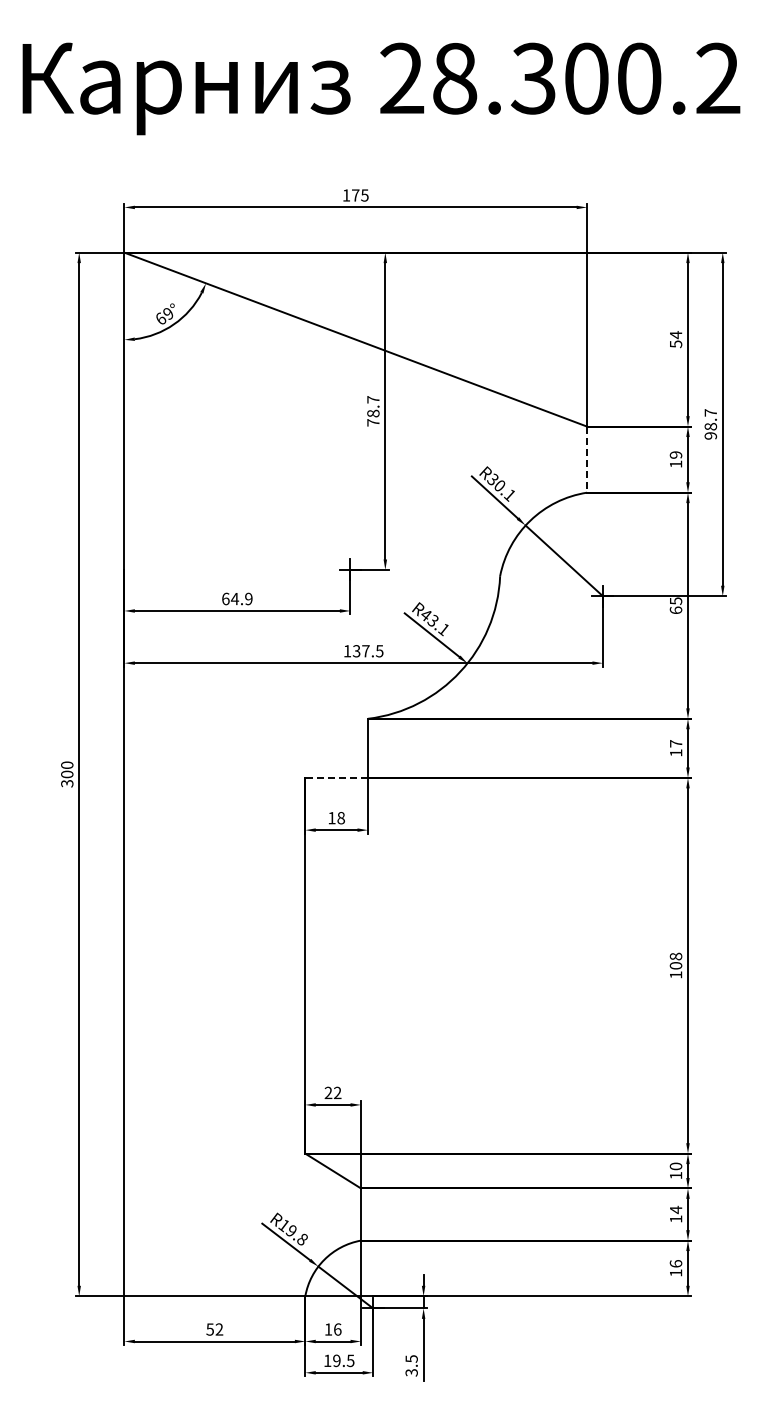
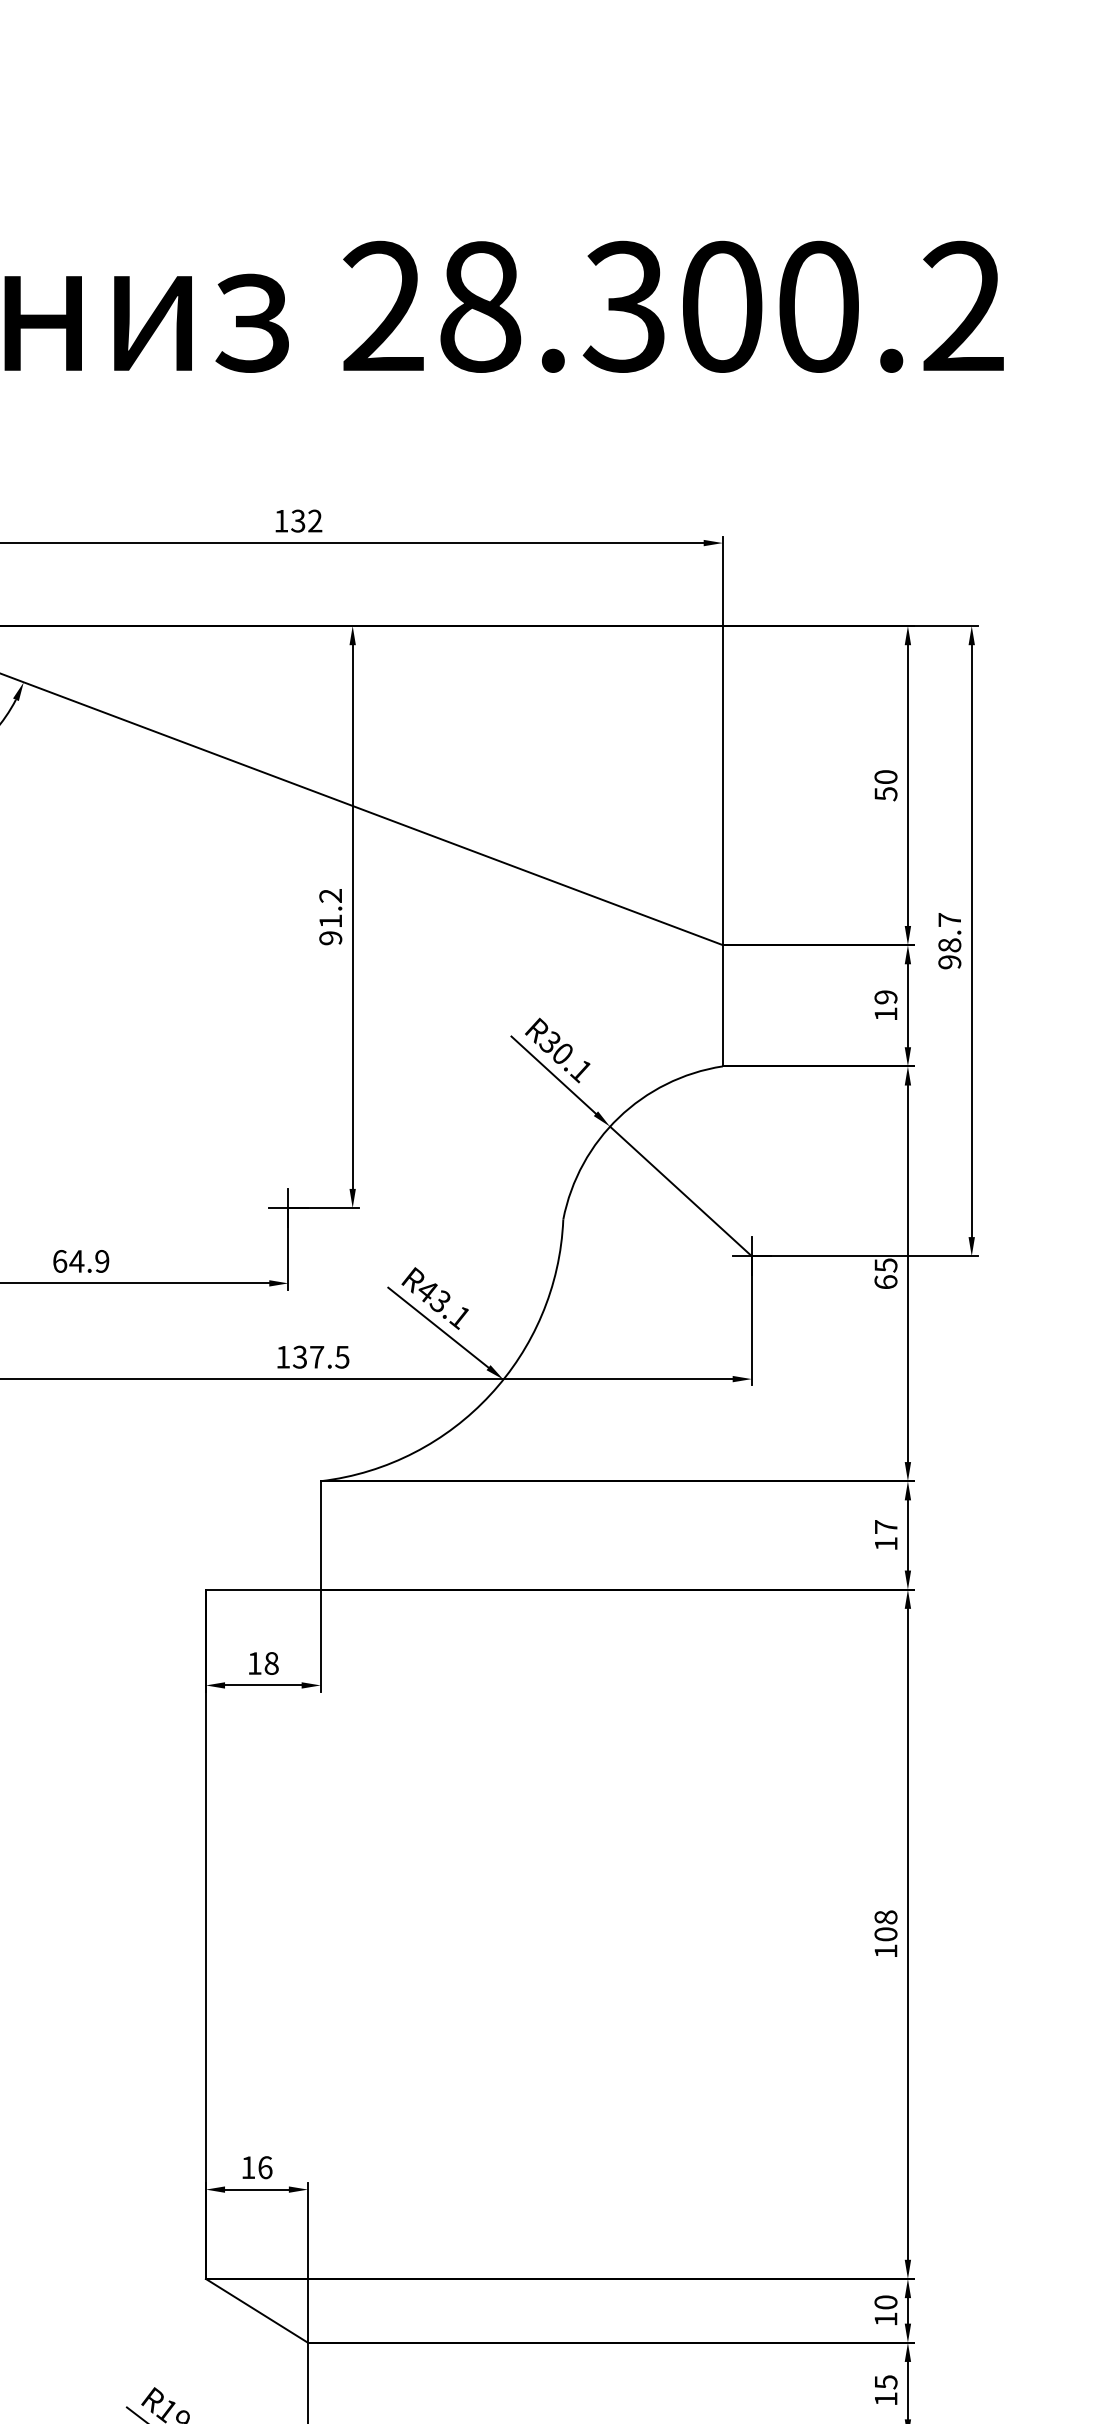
text: (360, 195) -> (307, 521), 175 -> 132
text: (675, 335) -> (885, 777), 54 -> 50
text: (373, 411) -> (330, 917), 78.7 -> 91.2
line: (587, 460) -> (723, 1007), dashed -> solid
line: (336, 777) -> (263, 1588), dashed -> solid
text: (332, 1092) -> (255, 2166), 22 -> 16
text: (676, 1209) -> (886, 2381), 14 -> 15

